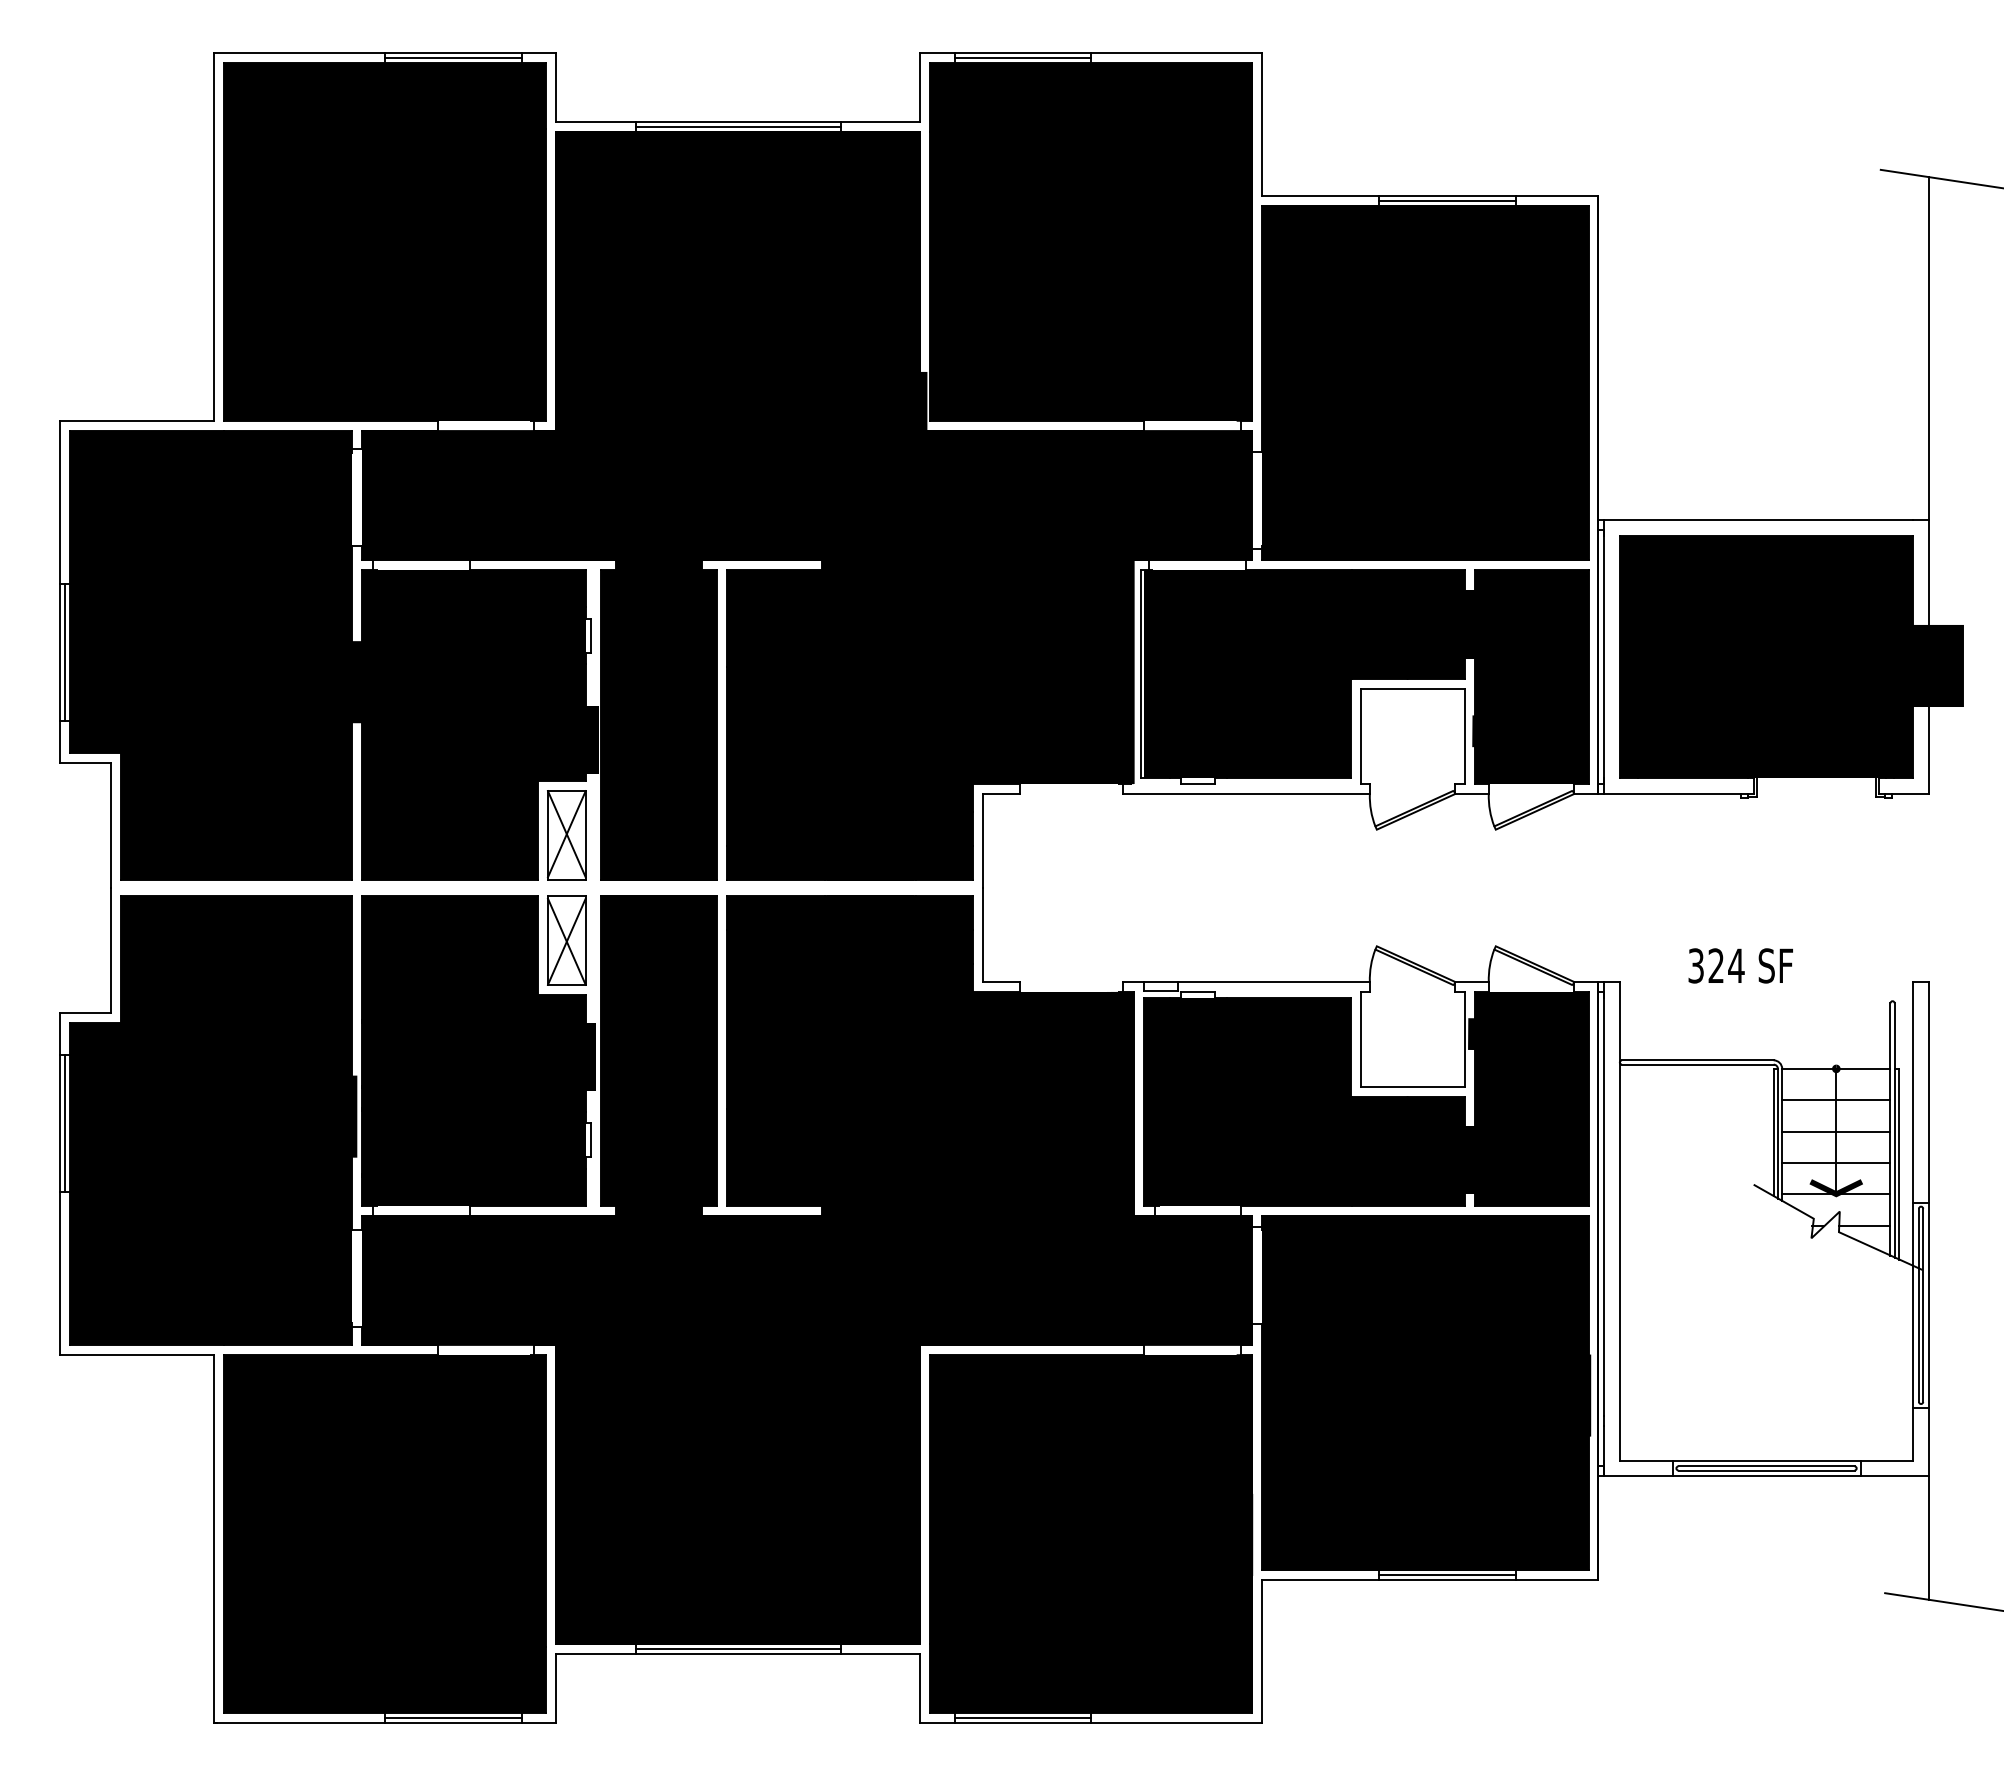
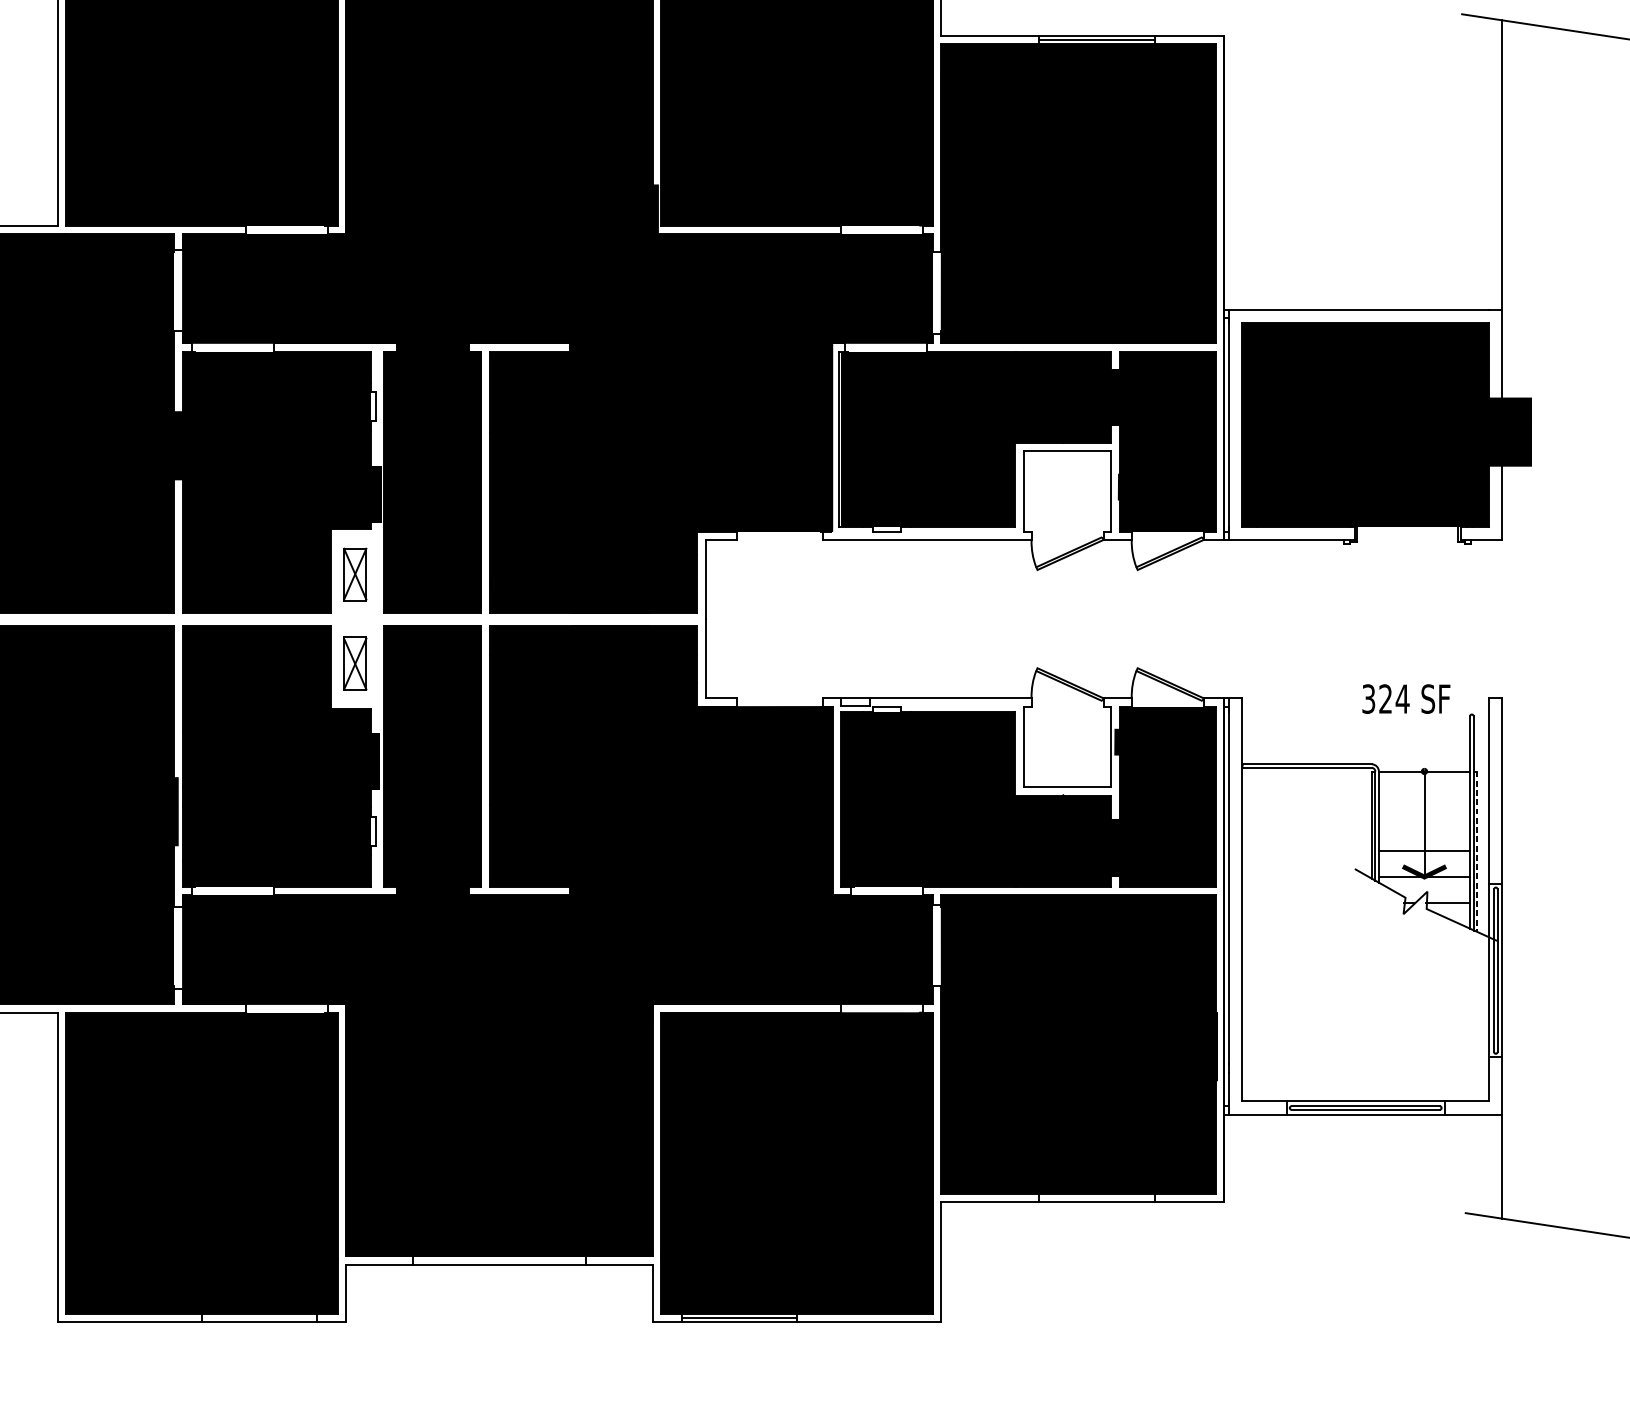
part: (566, 835) -> (354, 574), size x0.7
part: (566, 940) -> (354, 663), size x0.7
text: (1740, 965) -> (1406, 698), moved
line: (1836, 1100) -> (1424, 798), removed
line: (1836, 1131) -> (1424, 824), removed
line: (1899, 1164) -> (1477, 852), solid -> dashed
line: (1447, 1575) -> (1096, 1198), removed
line: (737, 1649) -> (498, 1260), removed
line: (452, 1717) -> (258, 1317), removed

